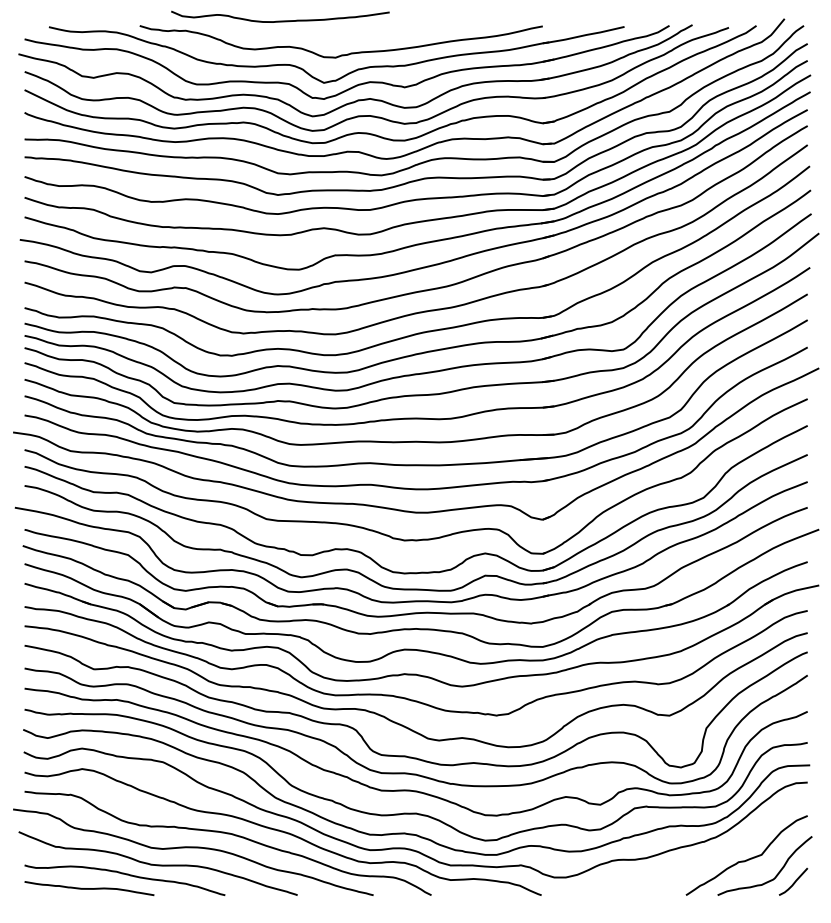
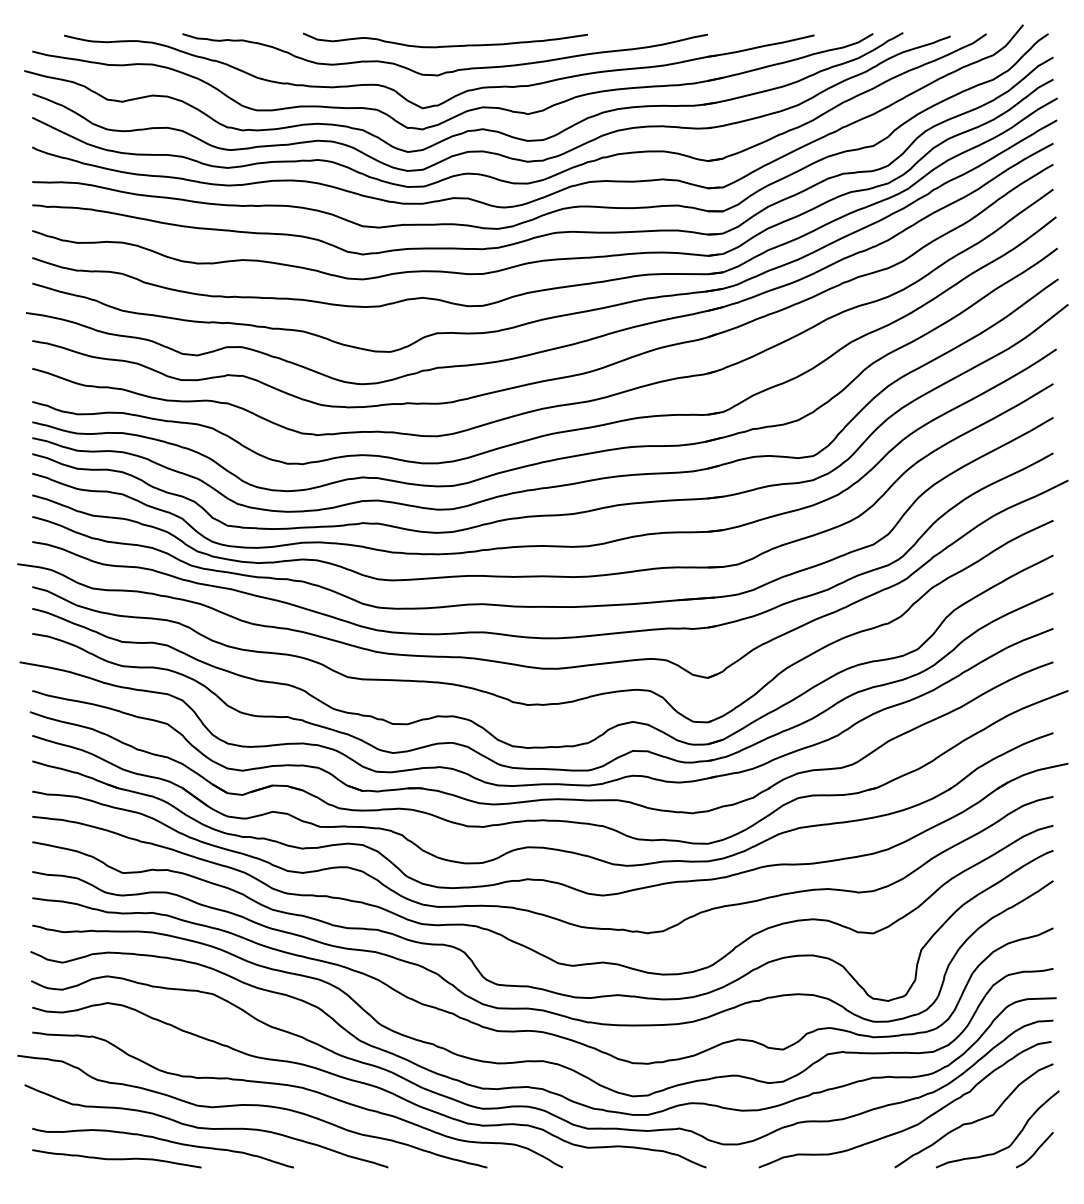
curve: (280, 20) -> (445, 45), moved
curve: (700, 862) -> (913, 1124), added

